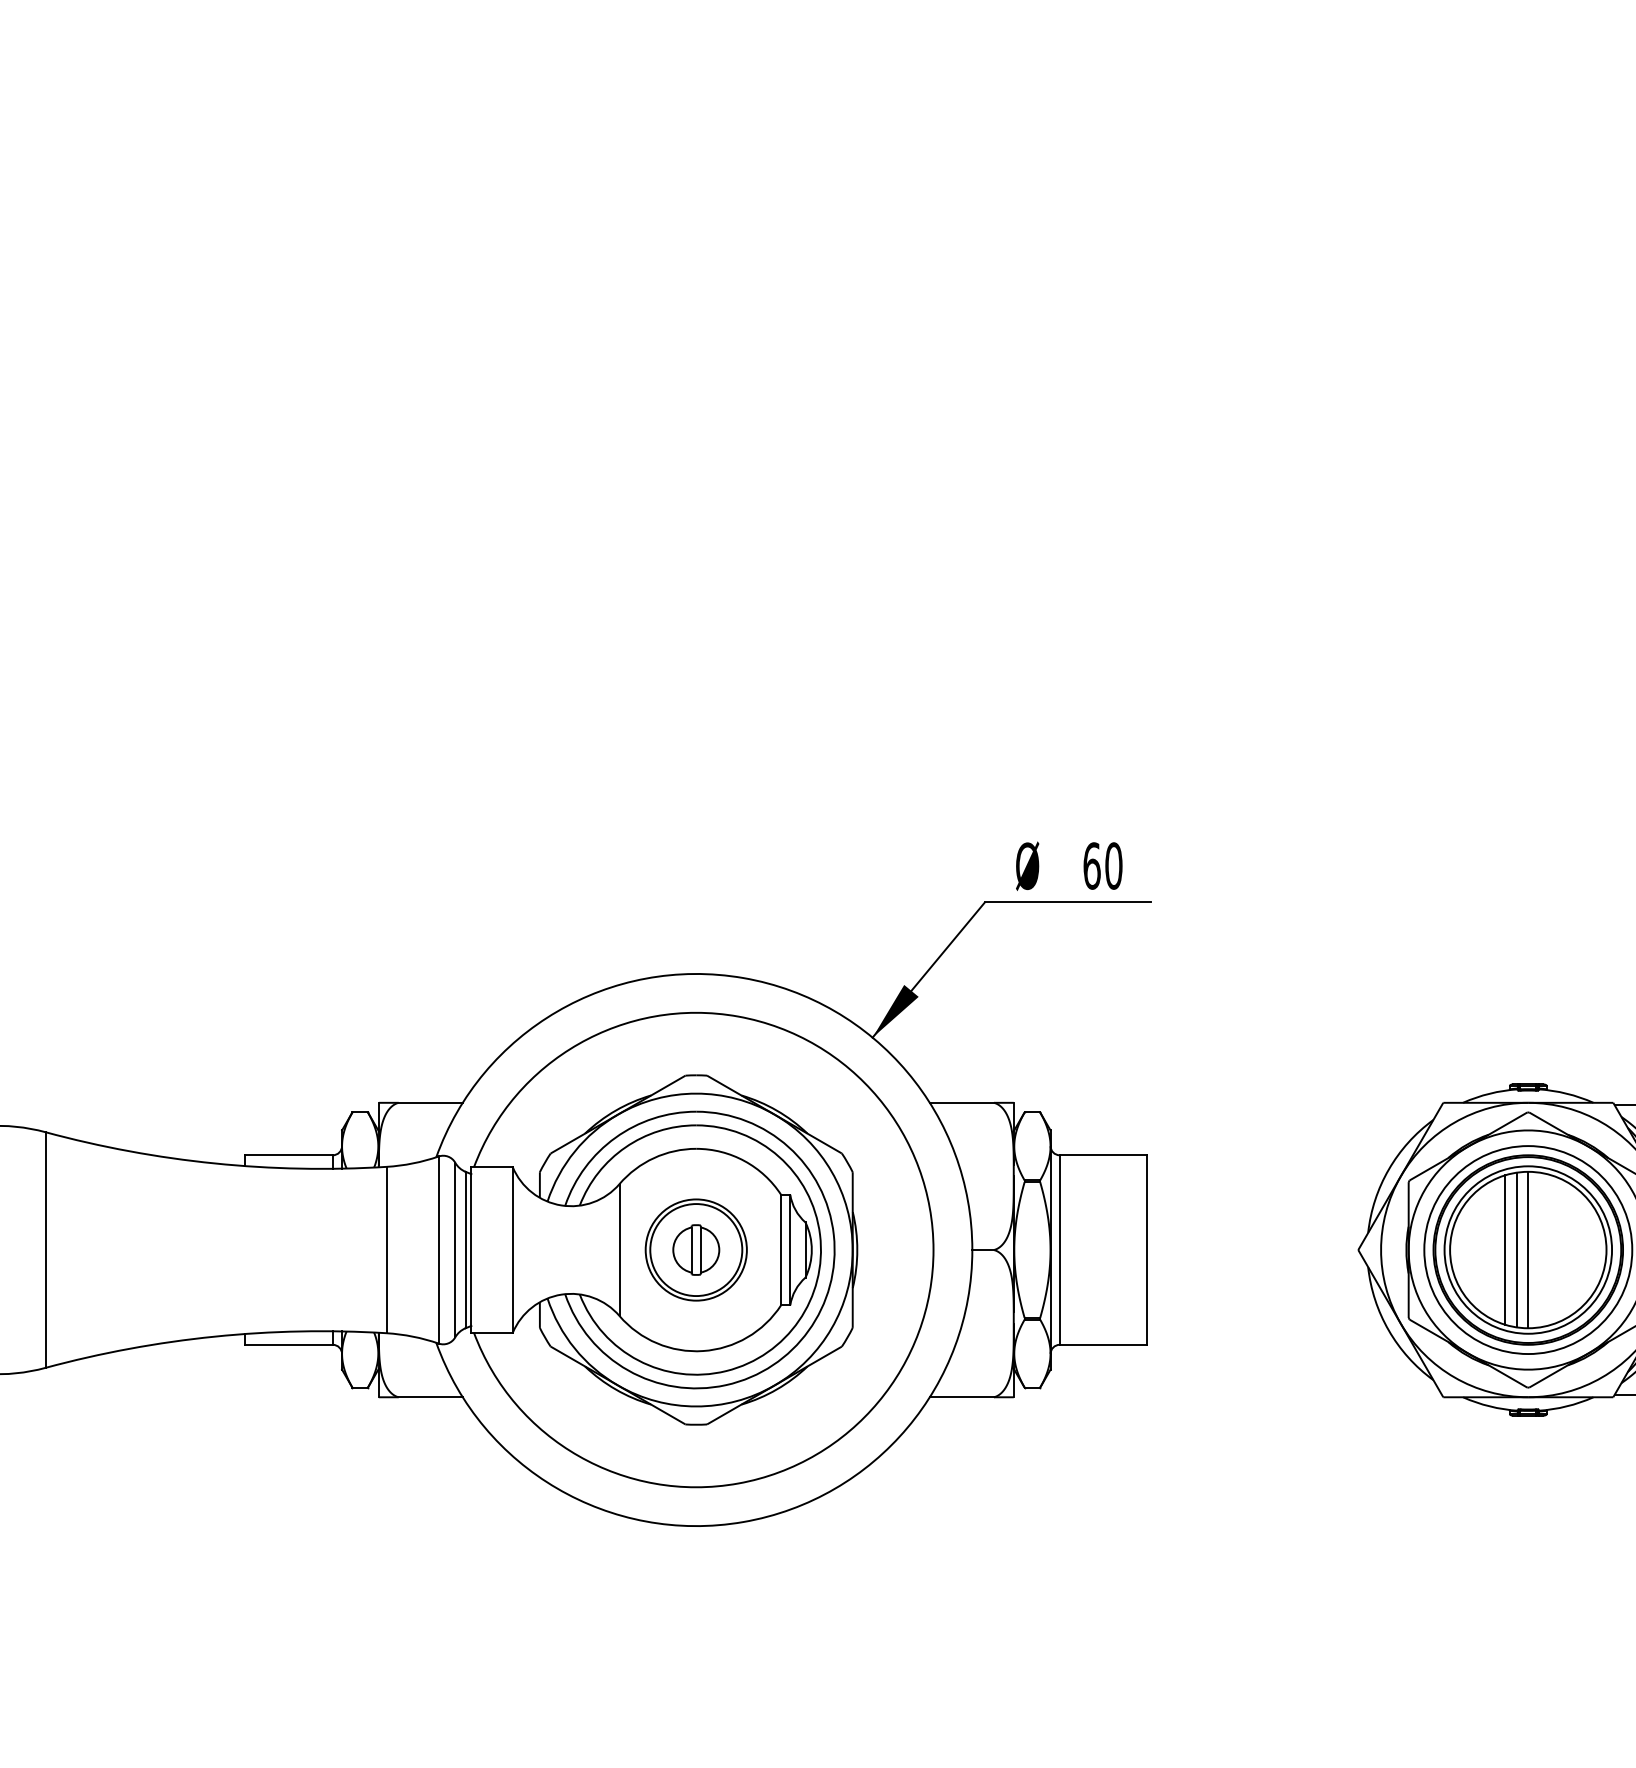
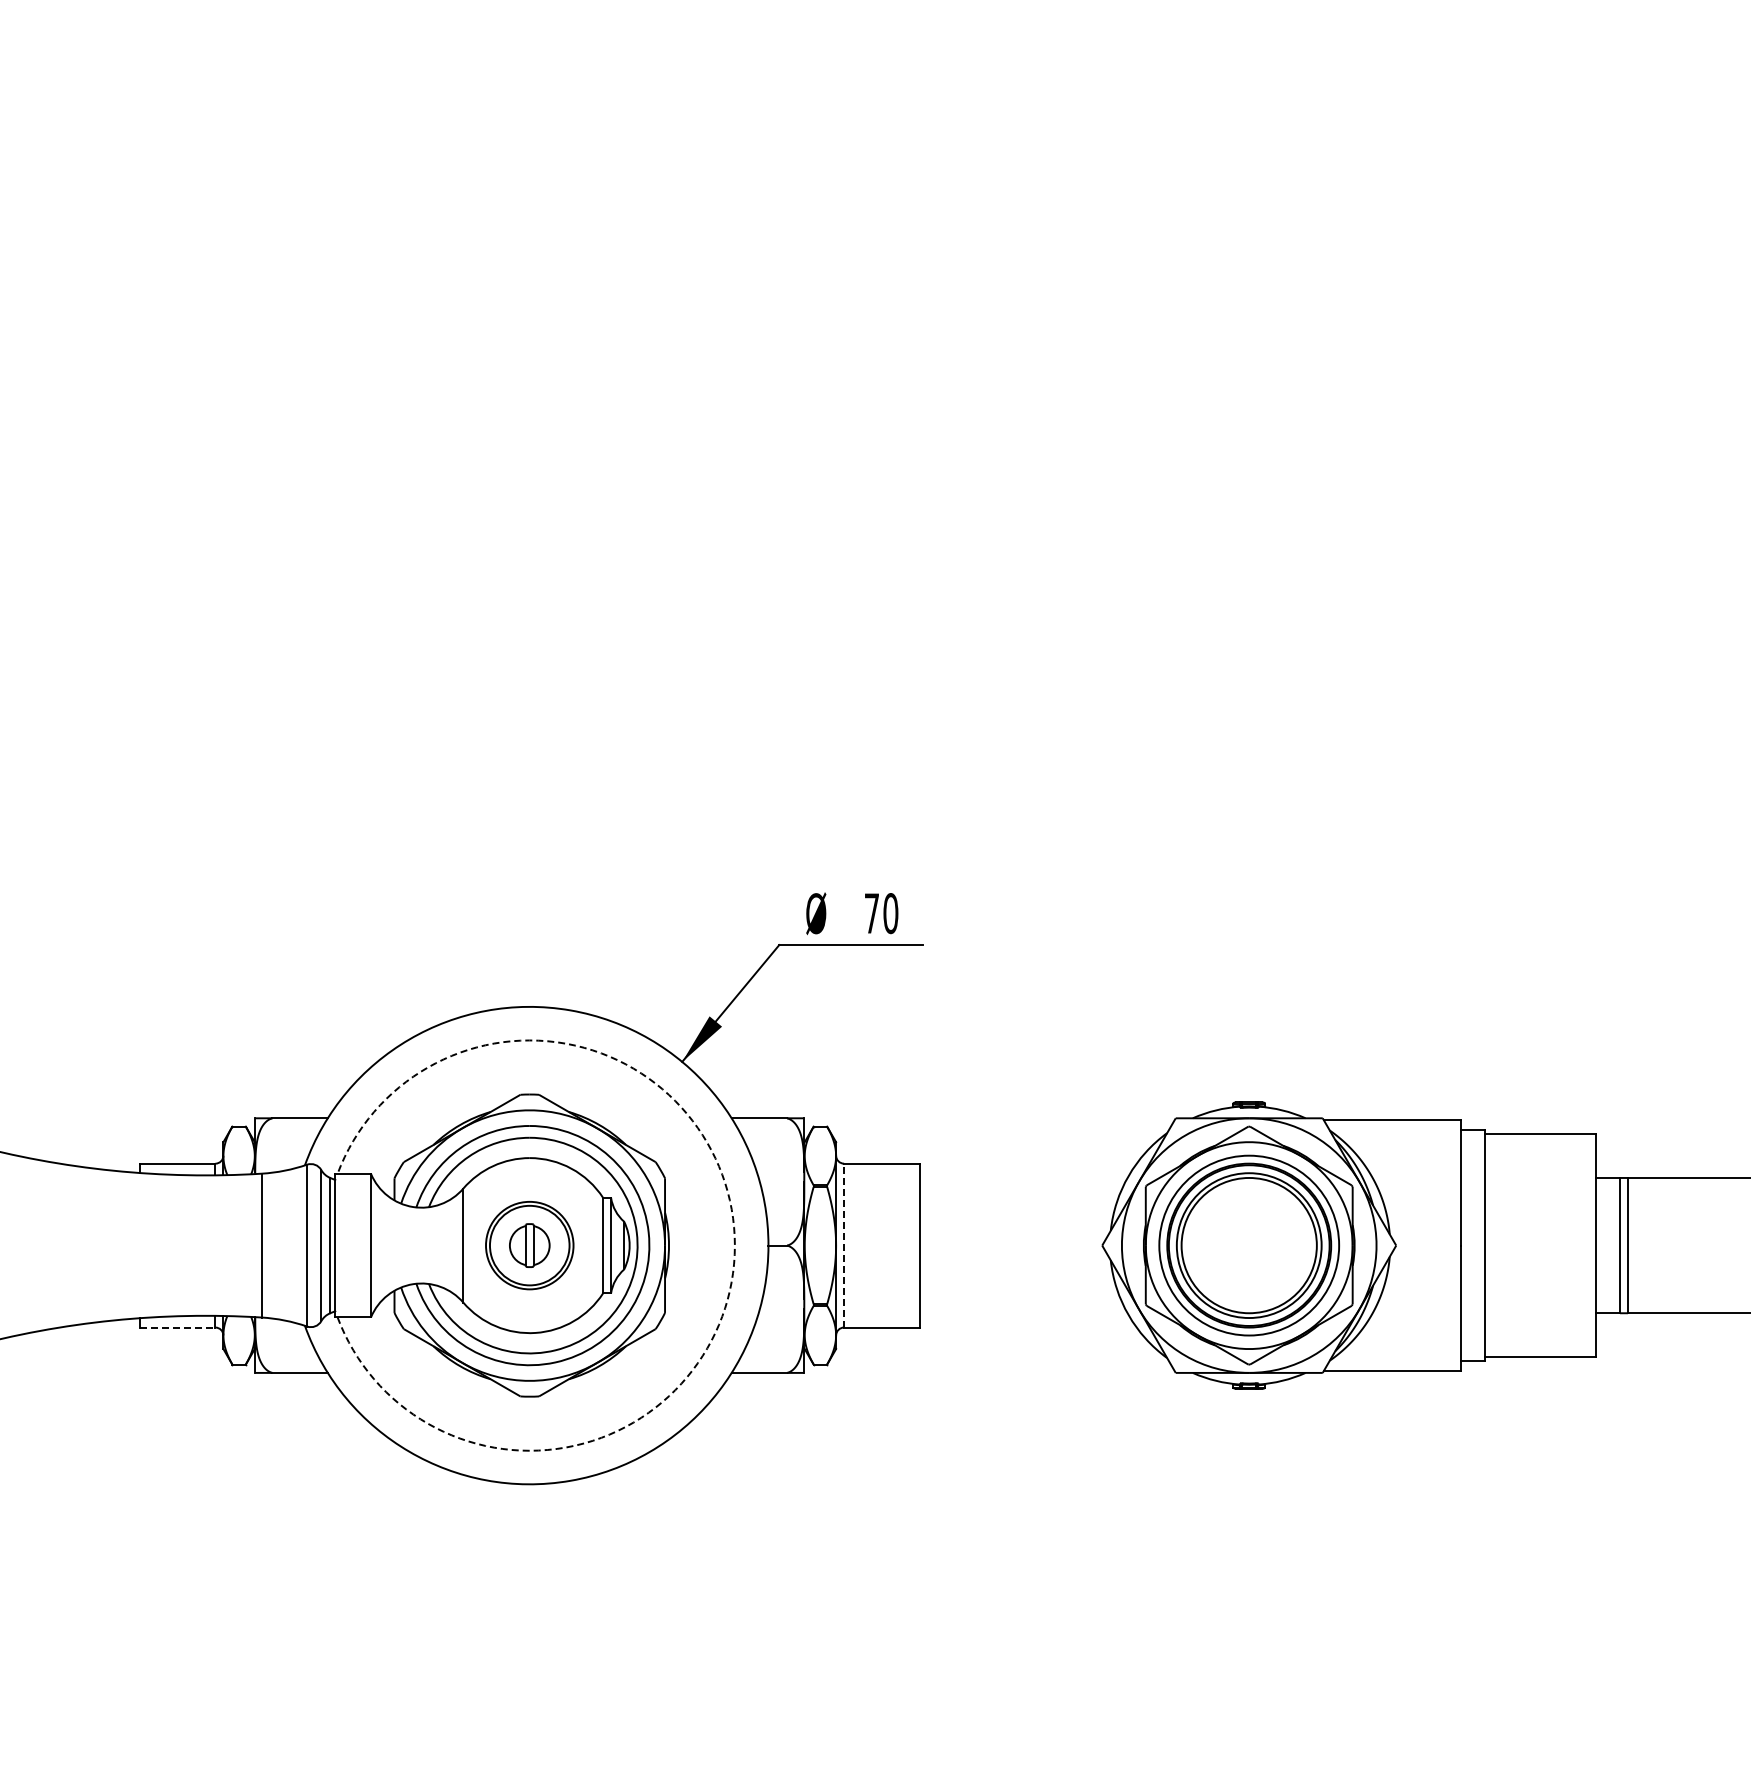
text: (1091, 865) -> (871, 913), 60 -> 70
arc: (933, 1249) -> (734, 1245), solid -> dashed
line: (1060, 1249) -> (844, 1245), solid -> dashed
line: (1505, 1249) -> (1229, 1245), removed
line: (1517, 1249) -> (1239, 1245), removed
line: (1528, 1249) -> (1249, 1245), removed
line: (288, 1344) -> (177, 1327), solid -> dashed

